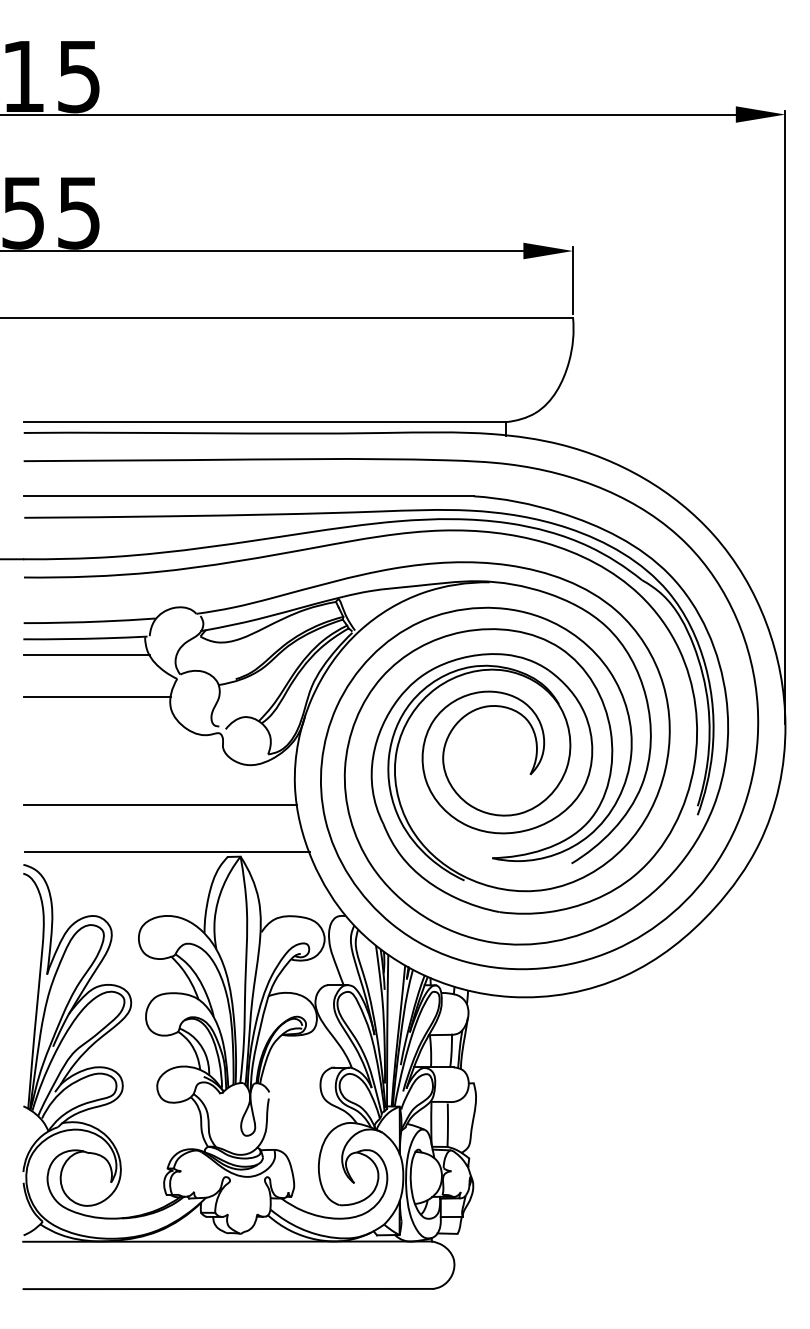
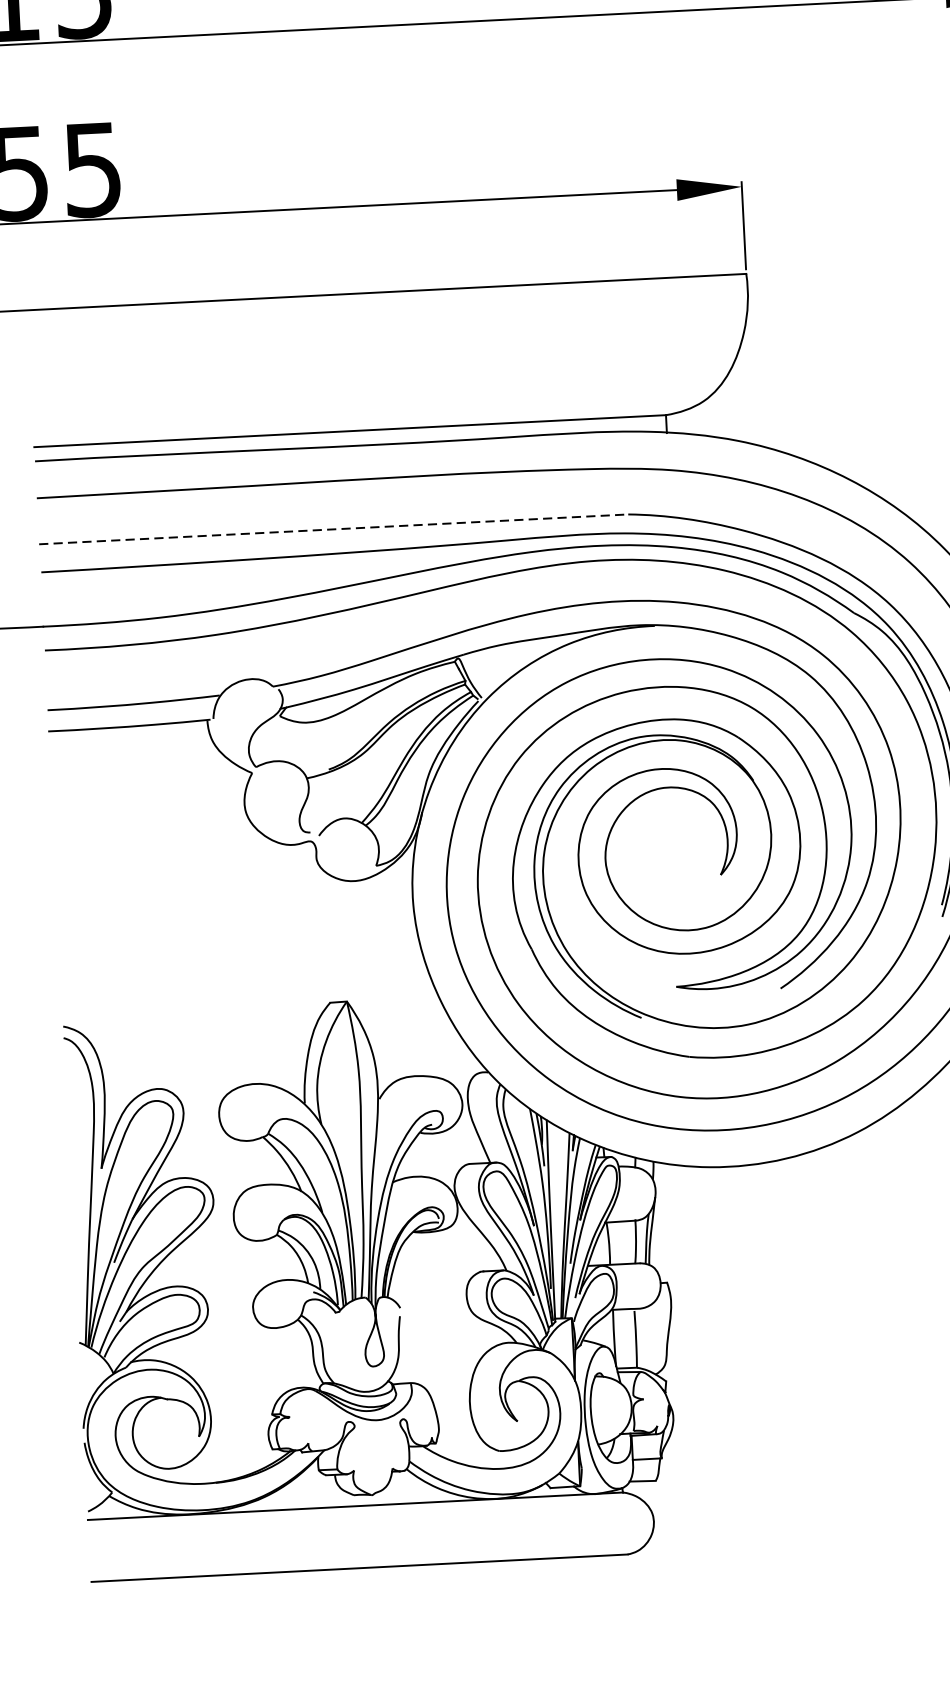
line: (249, 496) -> (334, 529), solid -> dashed
line: (87, 655) -> (133, 748), removed
line: (96, 697) -> (147, 802), removed
line: (160, 805) -> (238, 939), removed
line: (166, 852) -> (249, 1000), removed

